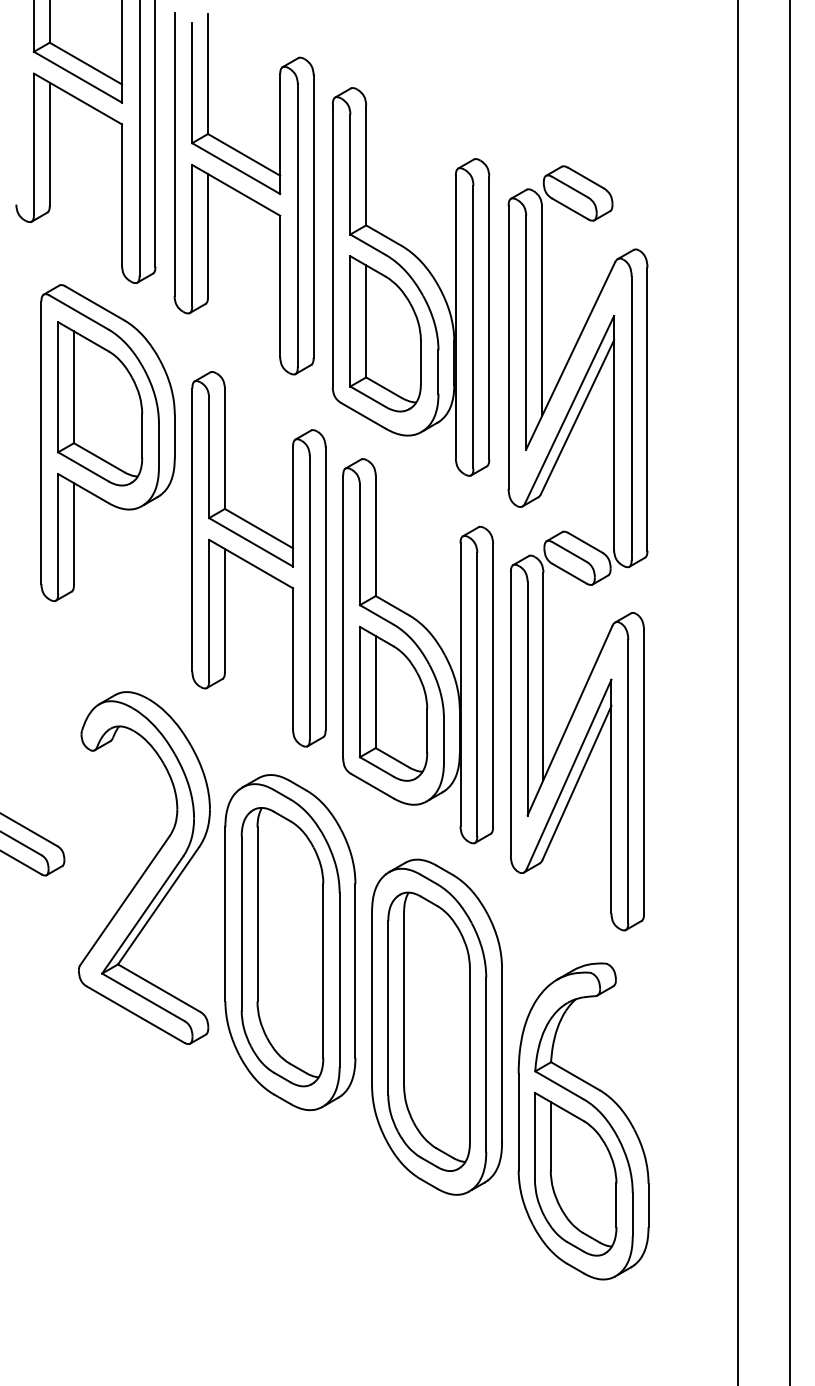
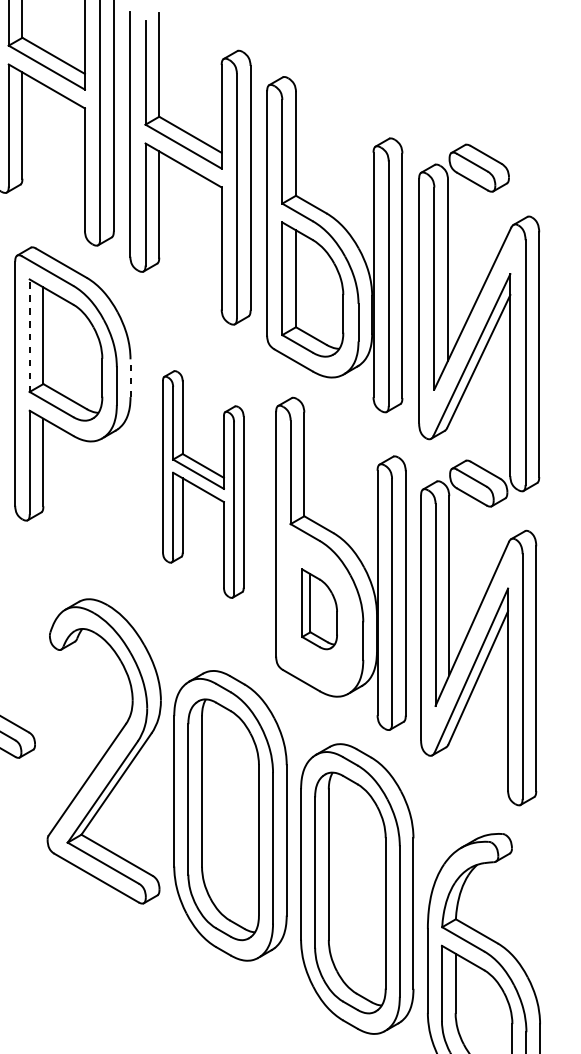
line: (58, 386) -> (29, 335), solid -> dashed
line: (174, 436) -> (130, 378), solid -> dashed
part: (258, 559) -> (202, 484), size x0.7
part: (393, 703) -> (319, 609), size x0.6

